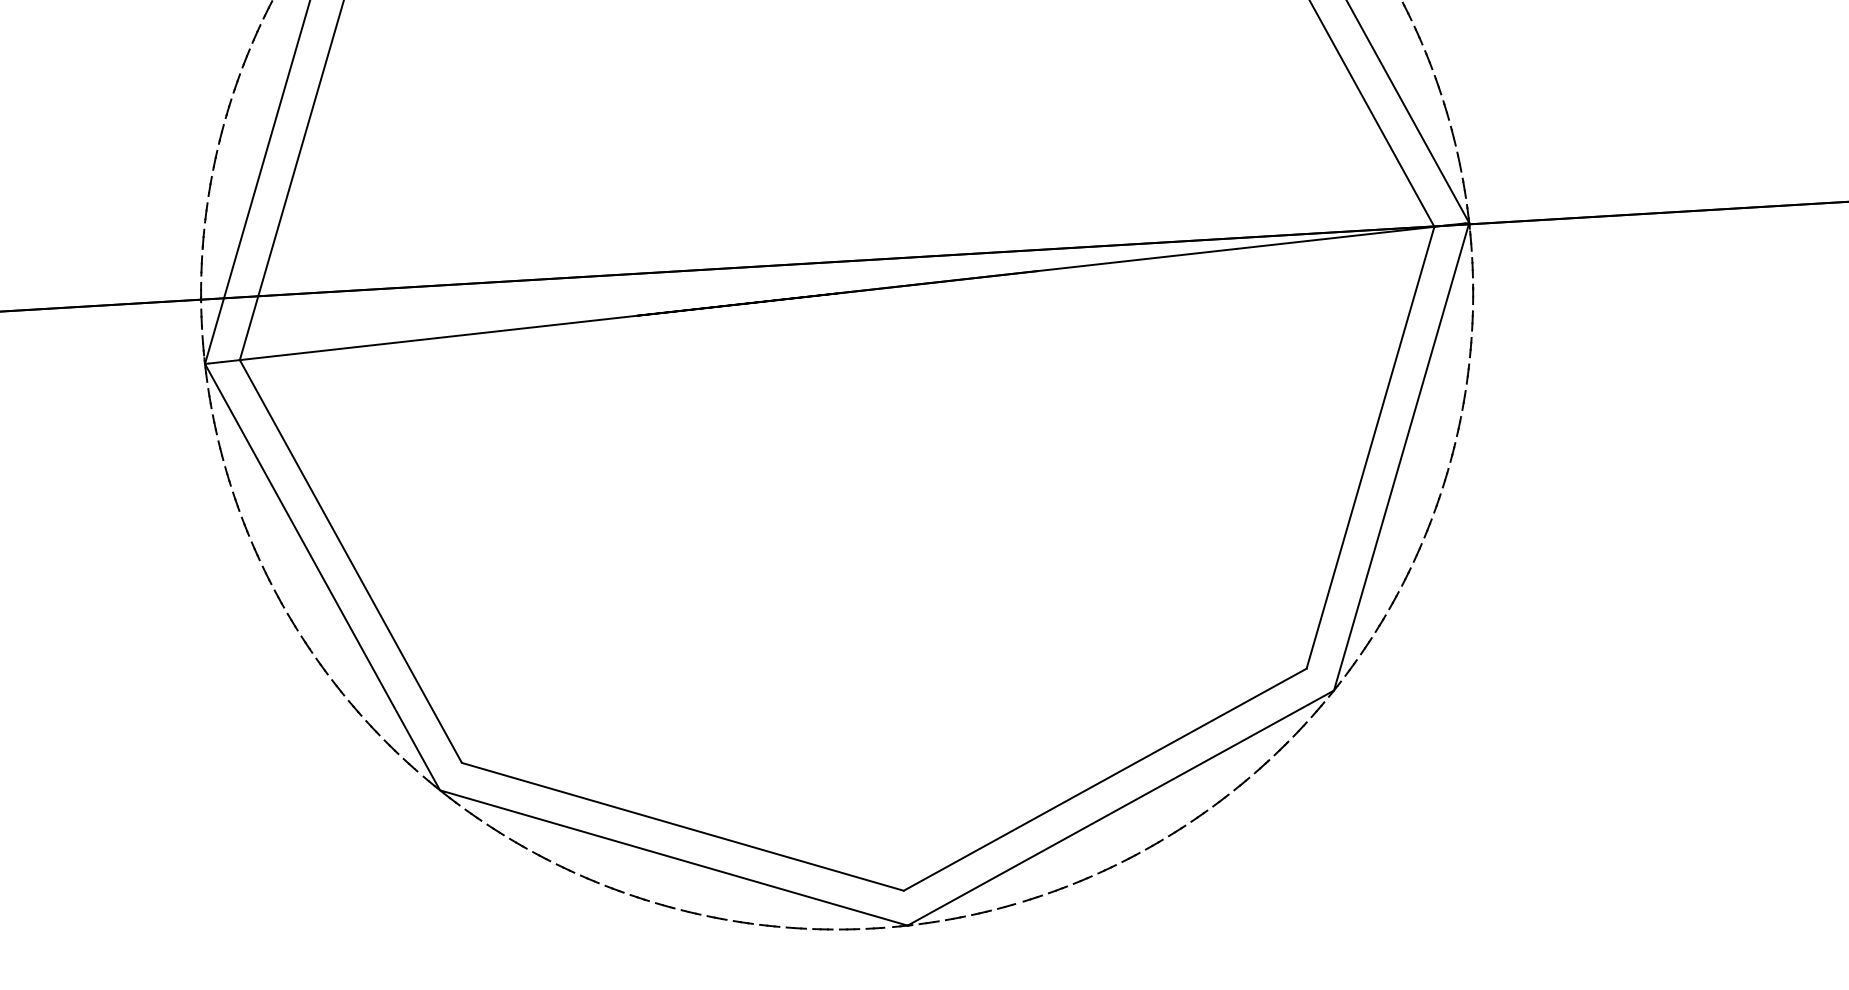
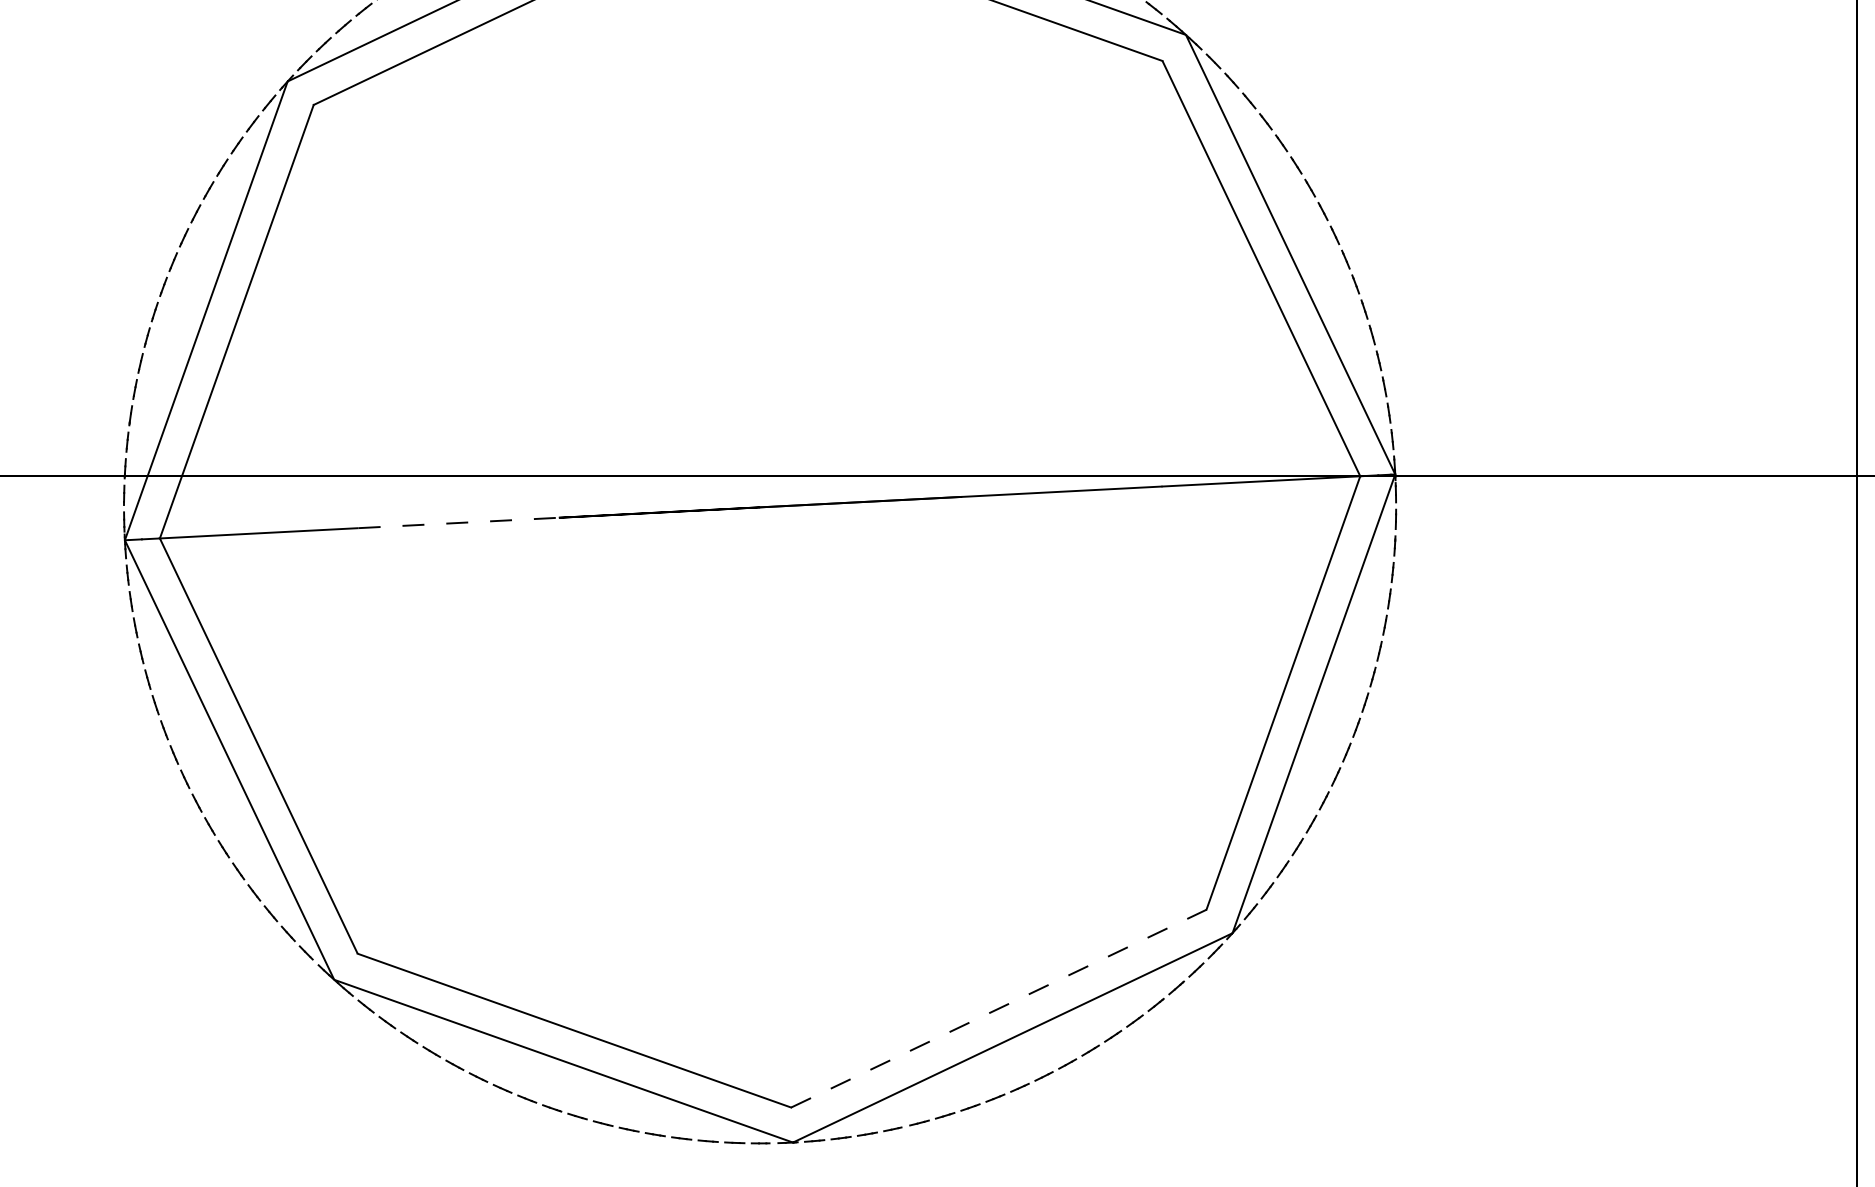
line: (537, 326) -> (459, 522), solid -> dashed
line: (1104, 779) -> (998, 1008), solid -> dashed

